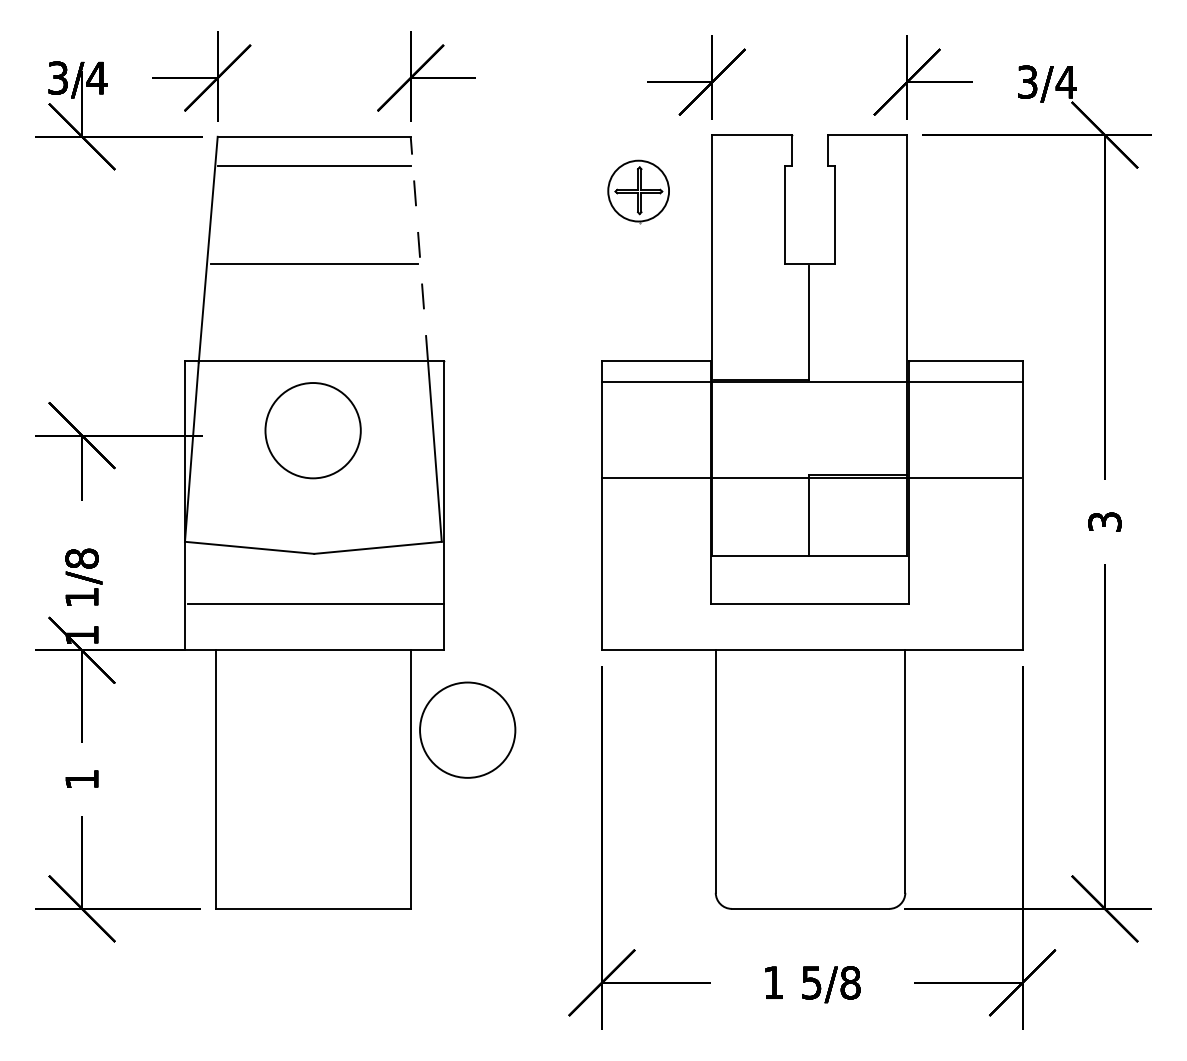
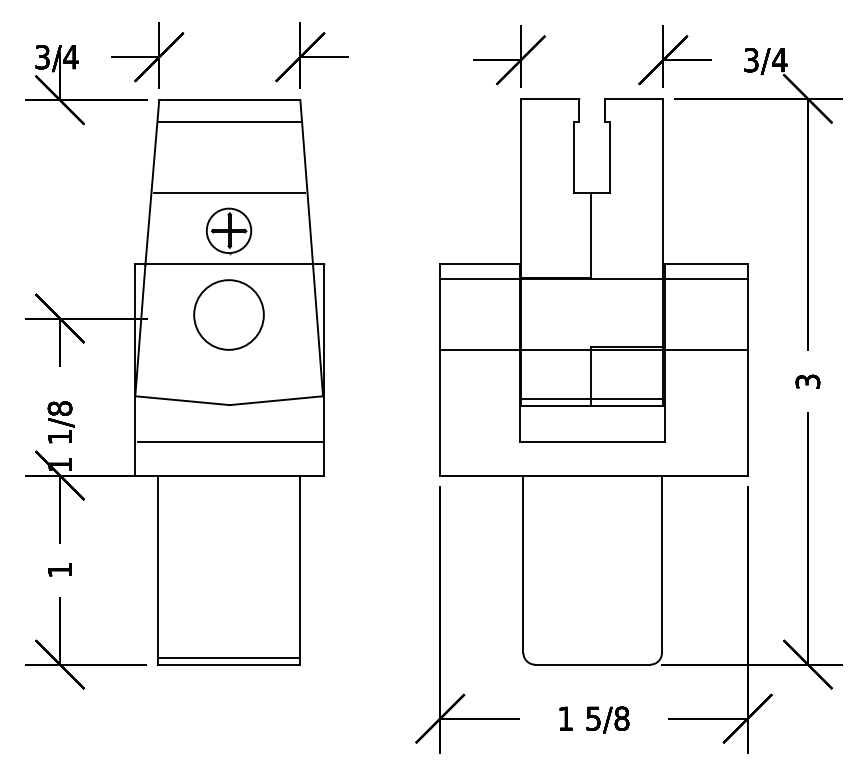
part: (637, 191) -> (228, 231), moved
line: (419, 248) -> (306, 181), dashed -> solid
line: (808, 544) -> (591, 398), added
circle: (466, 729) -> (341, 533), removed
line: (312, 900) -> (228, 658), added

